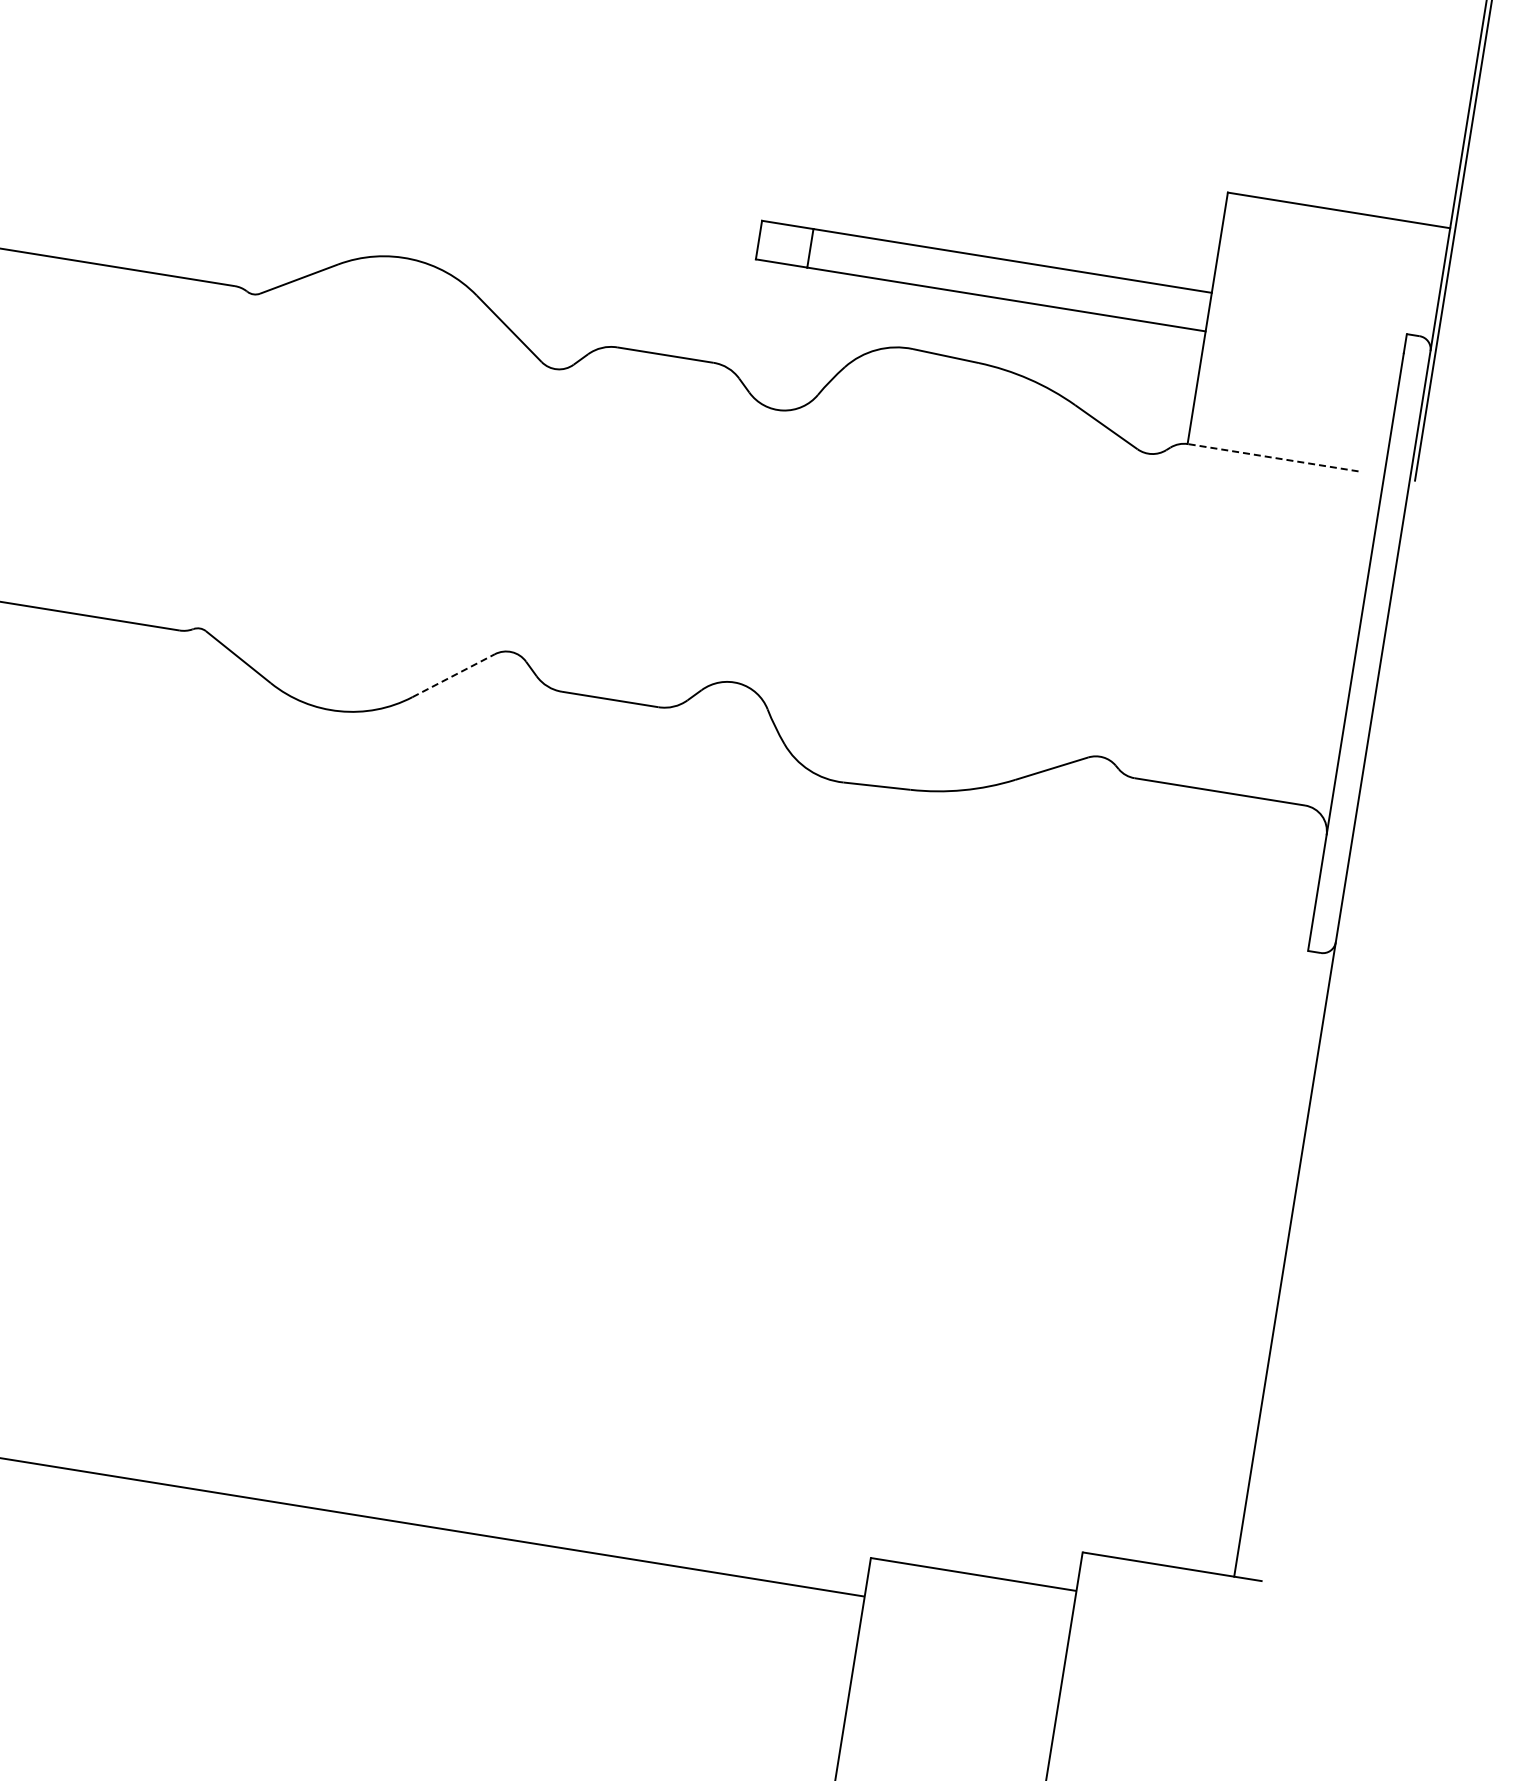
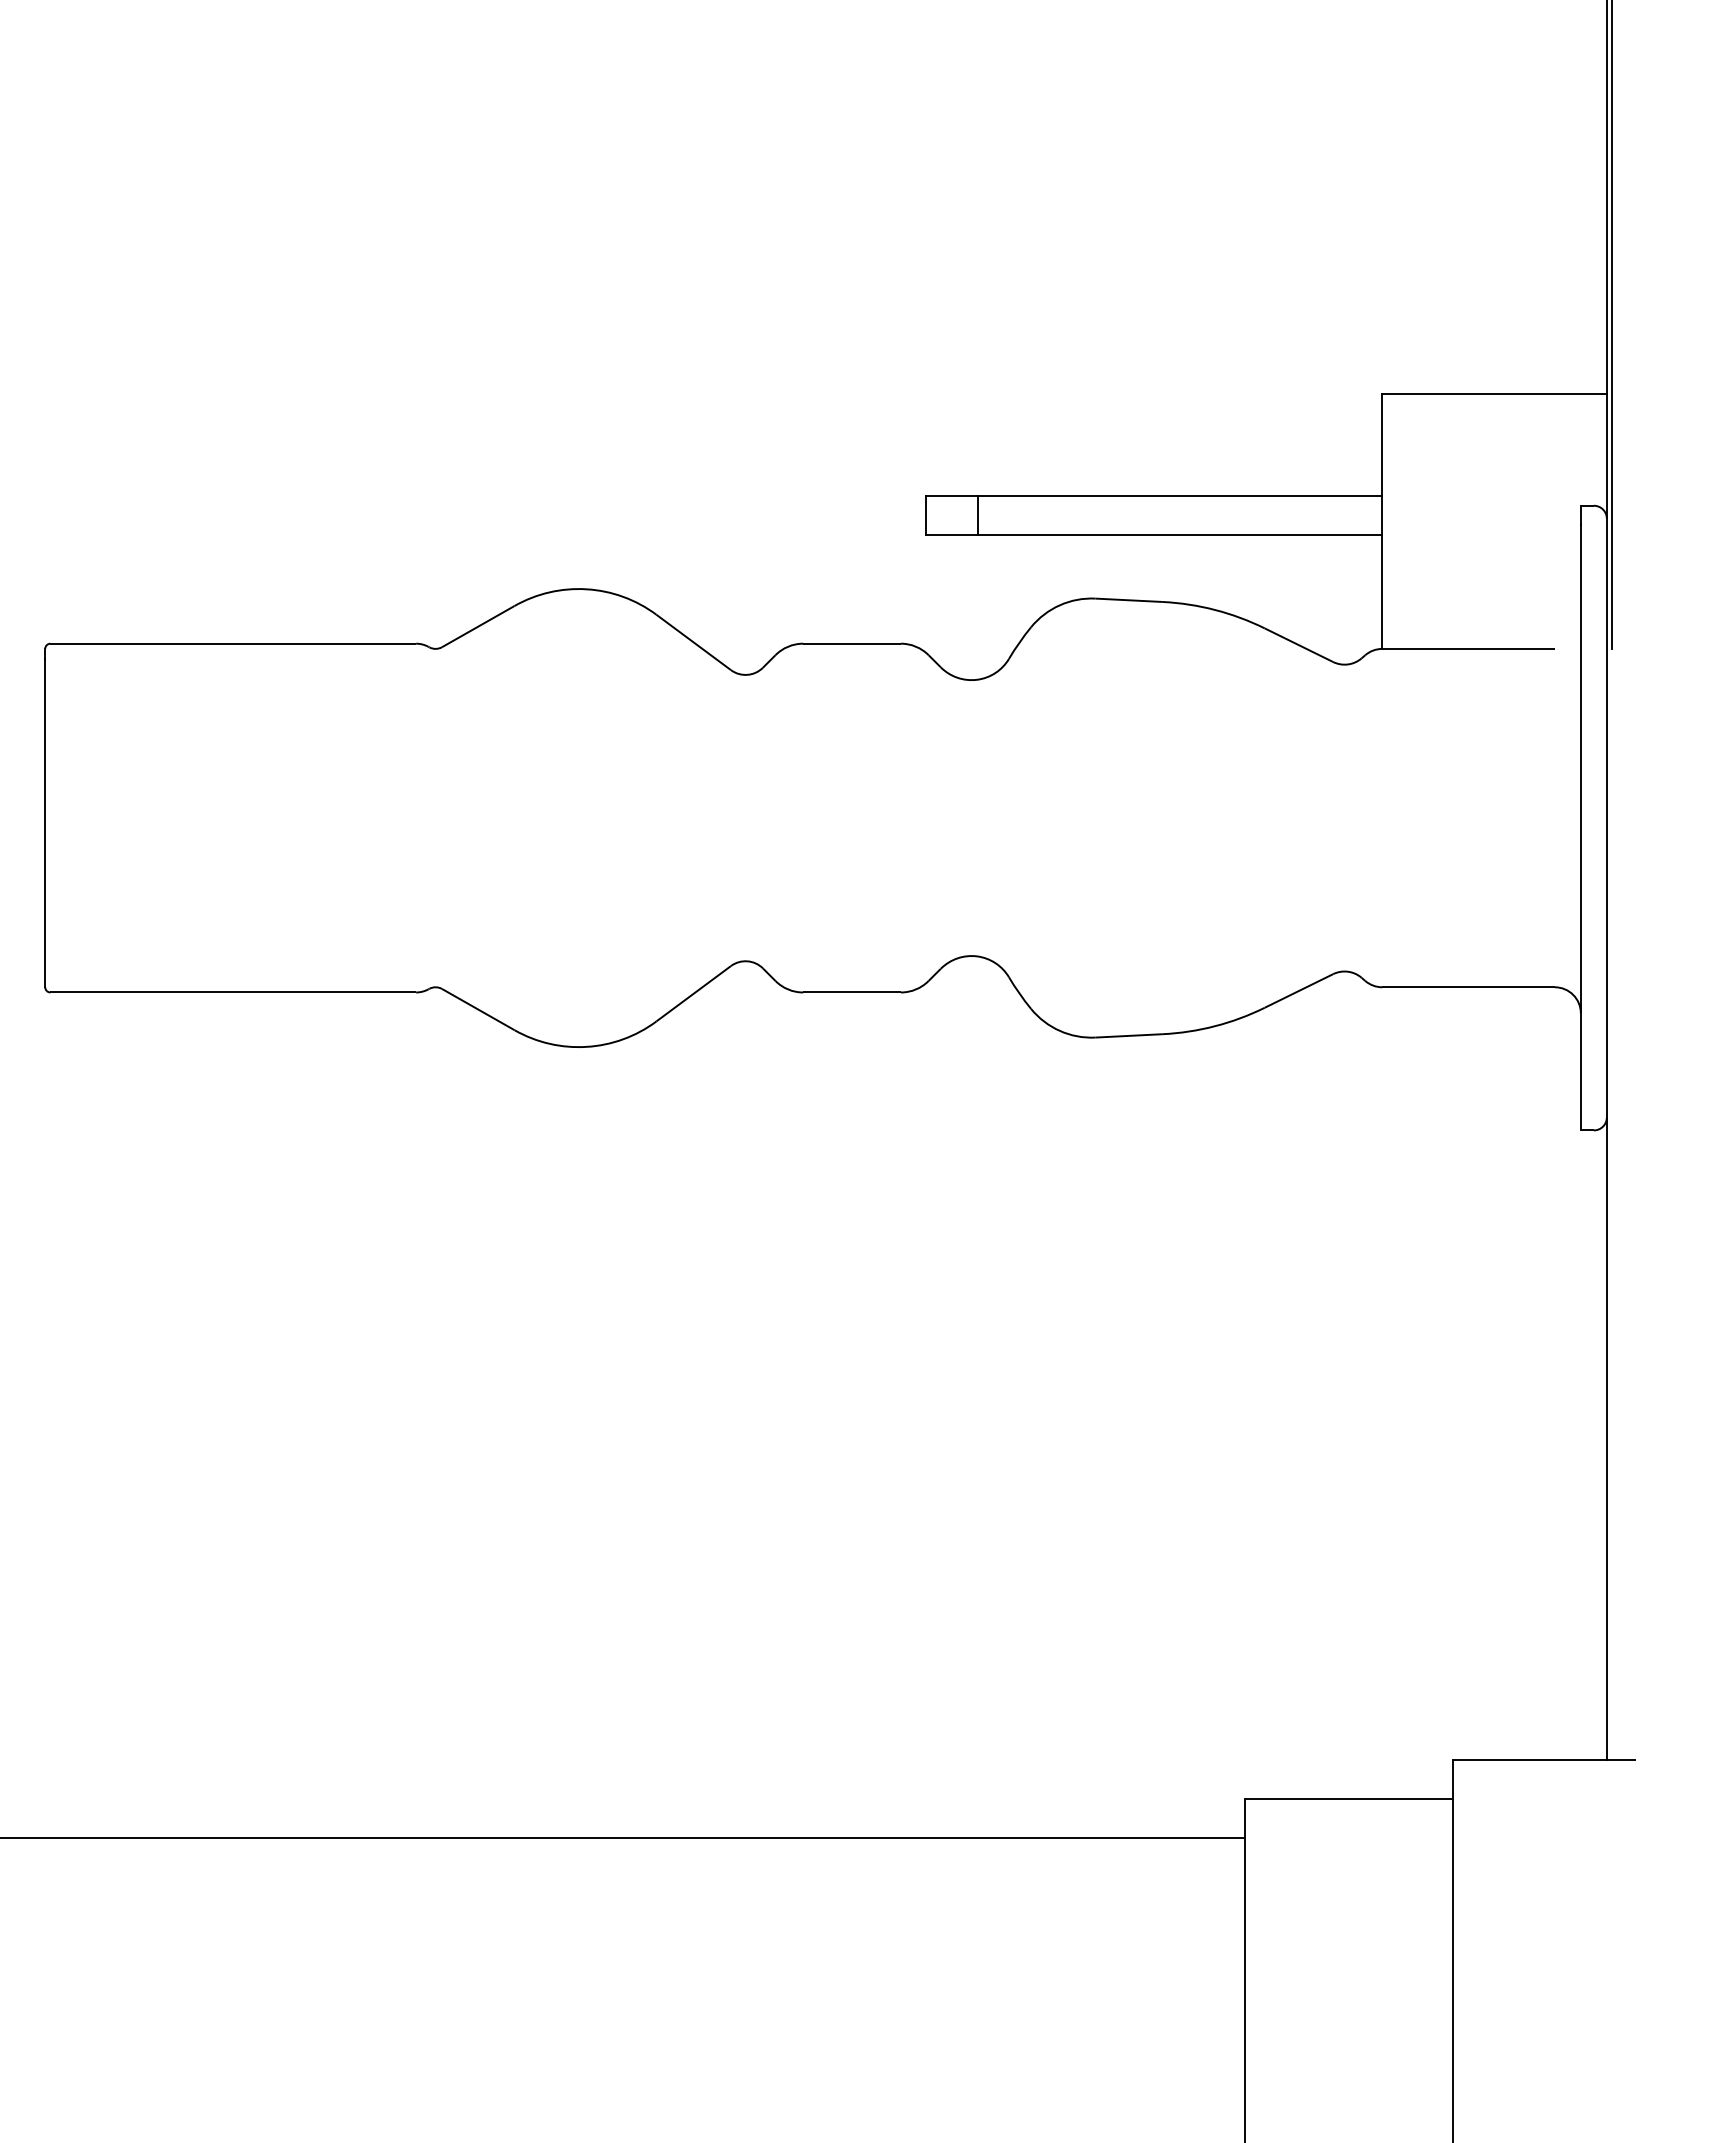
line: (1273, 457) -> (1468, 648), dashed -> solid
line: (454, 675) -> (694, 993), dashed -> solid

